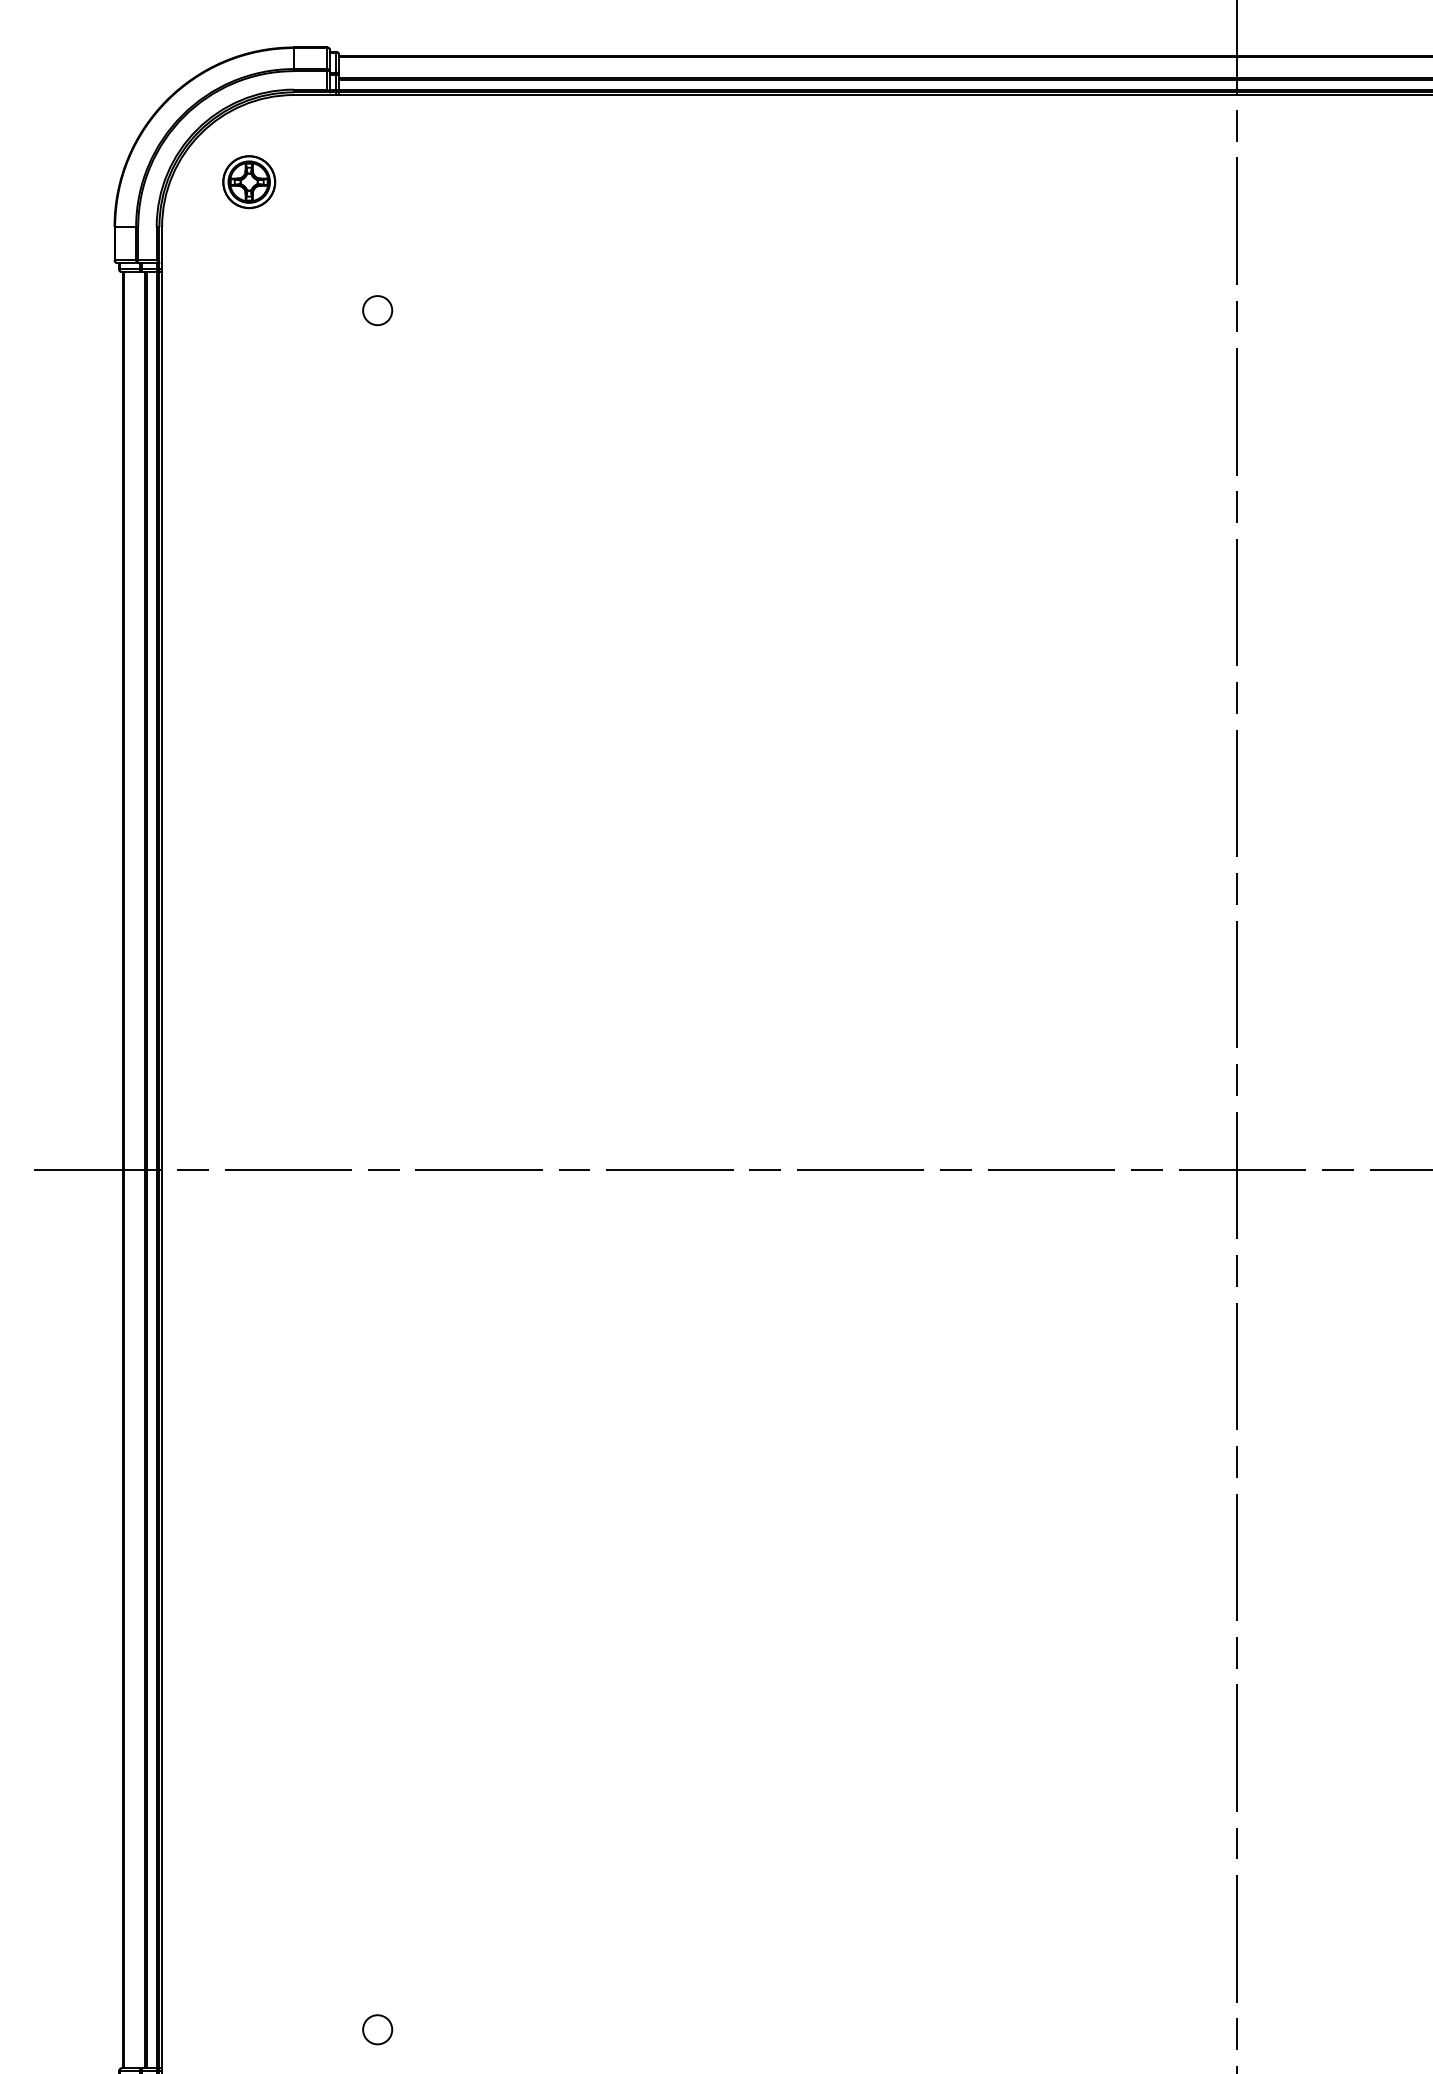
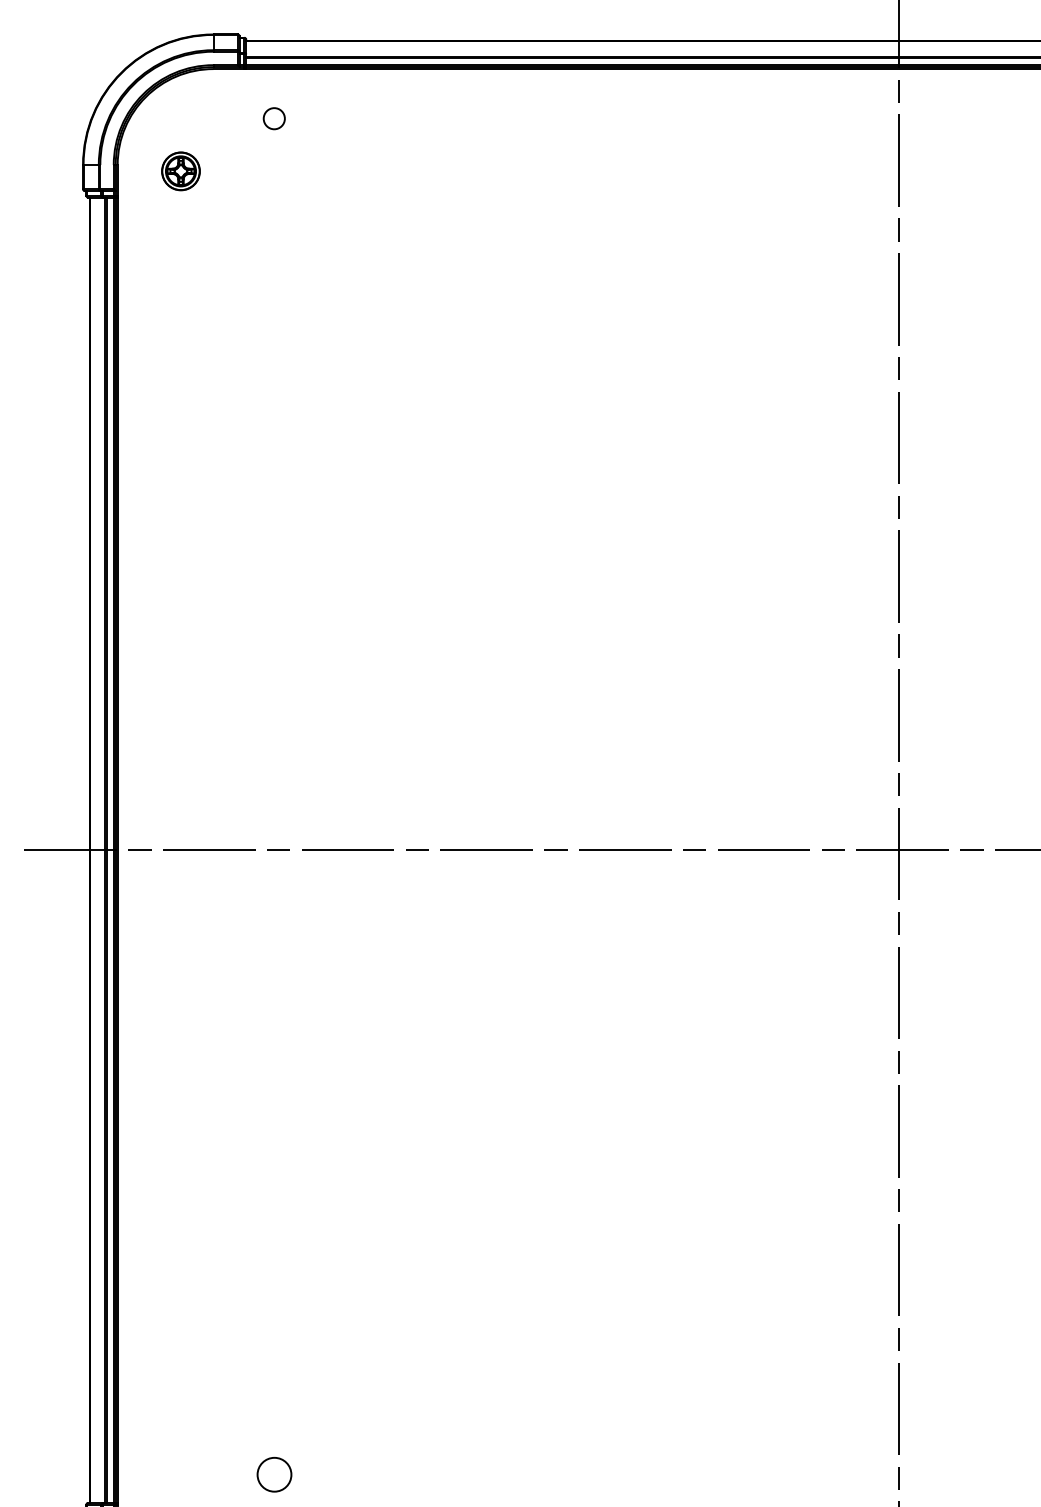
part: (248, 182) -> (180, 171), moved
circle: (376, 310) -> (273, 118), moved
circle: (376, 2029) -> (273, 1474), size x1.6

